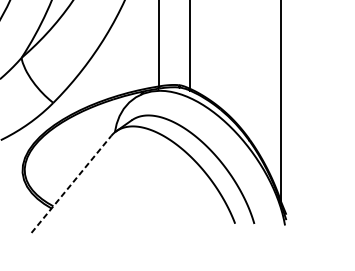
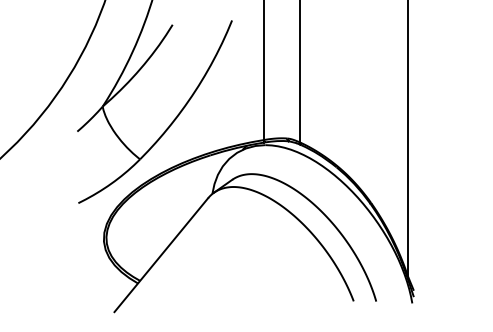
line: (71, 184) -> (161, 255), dashed -> solid

